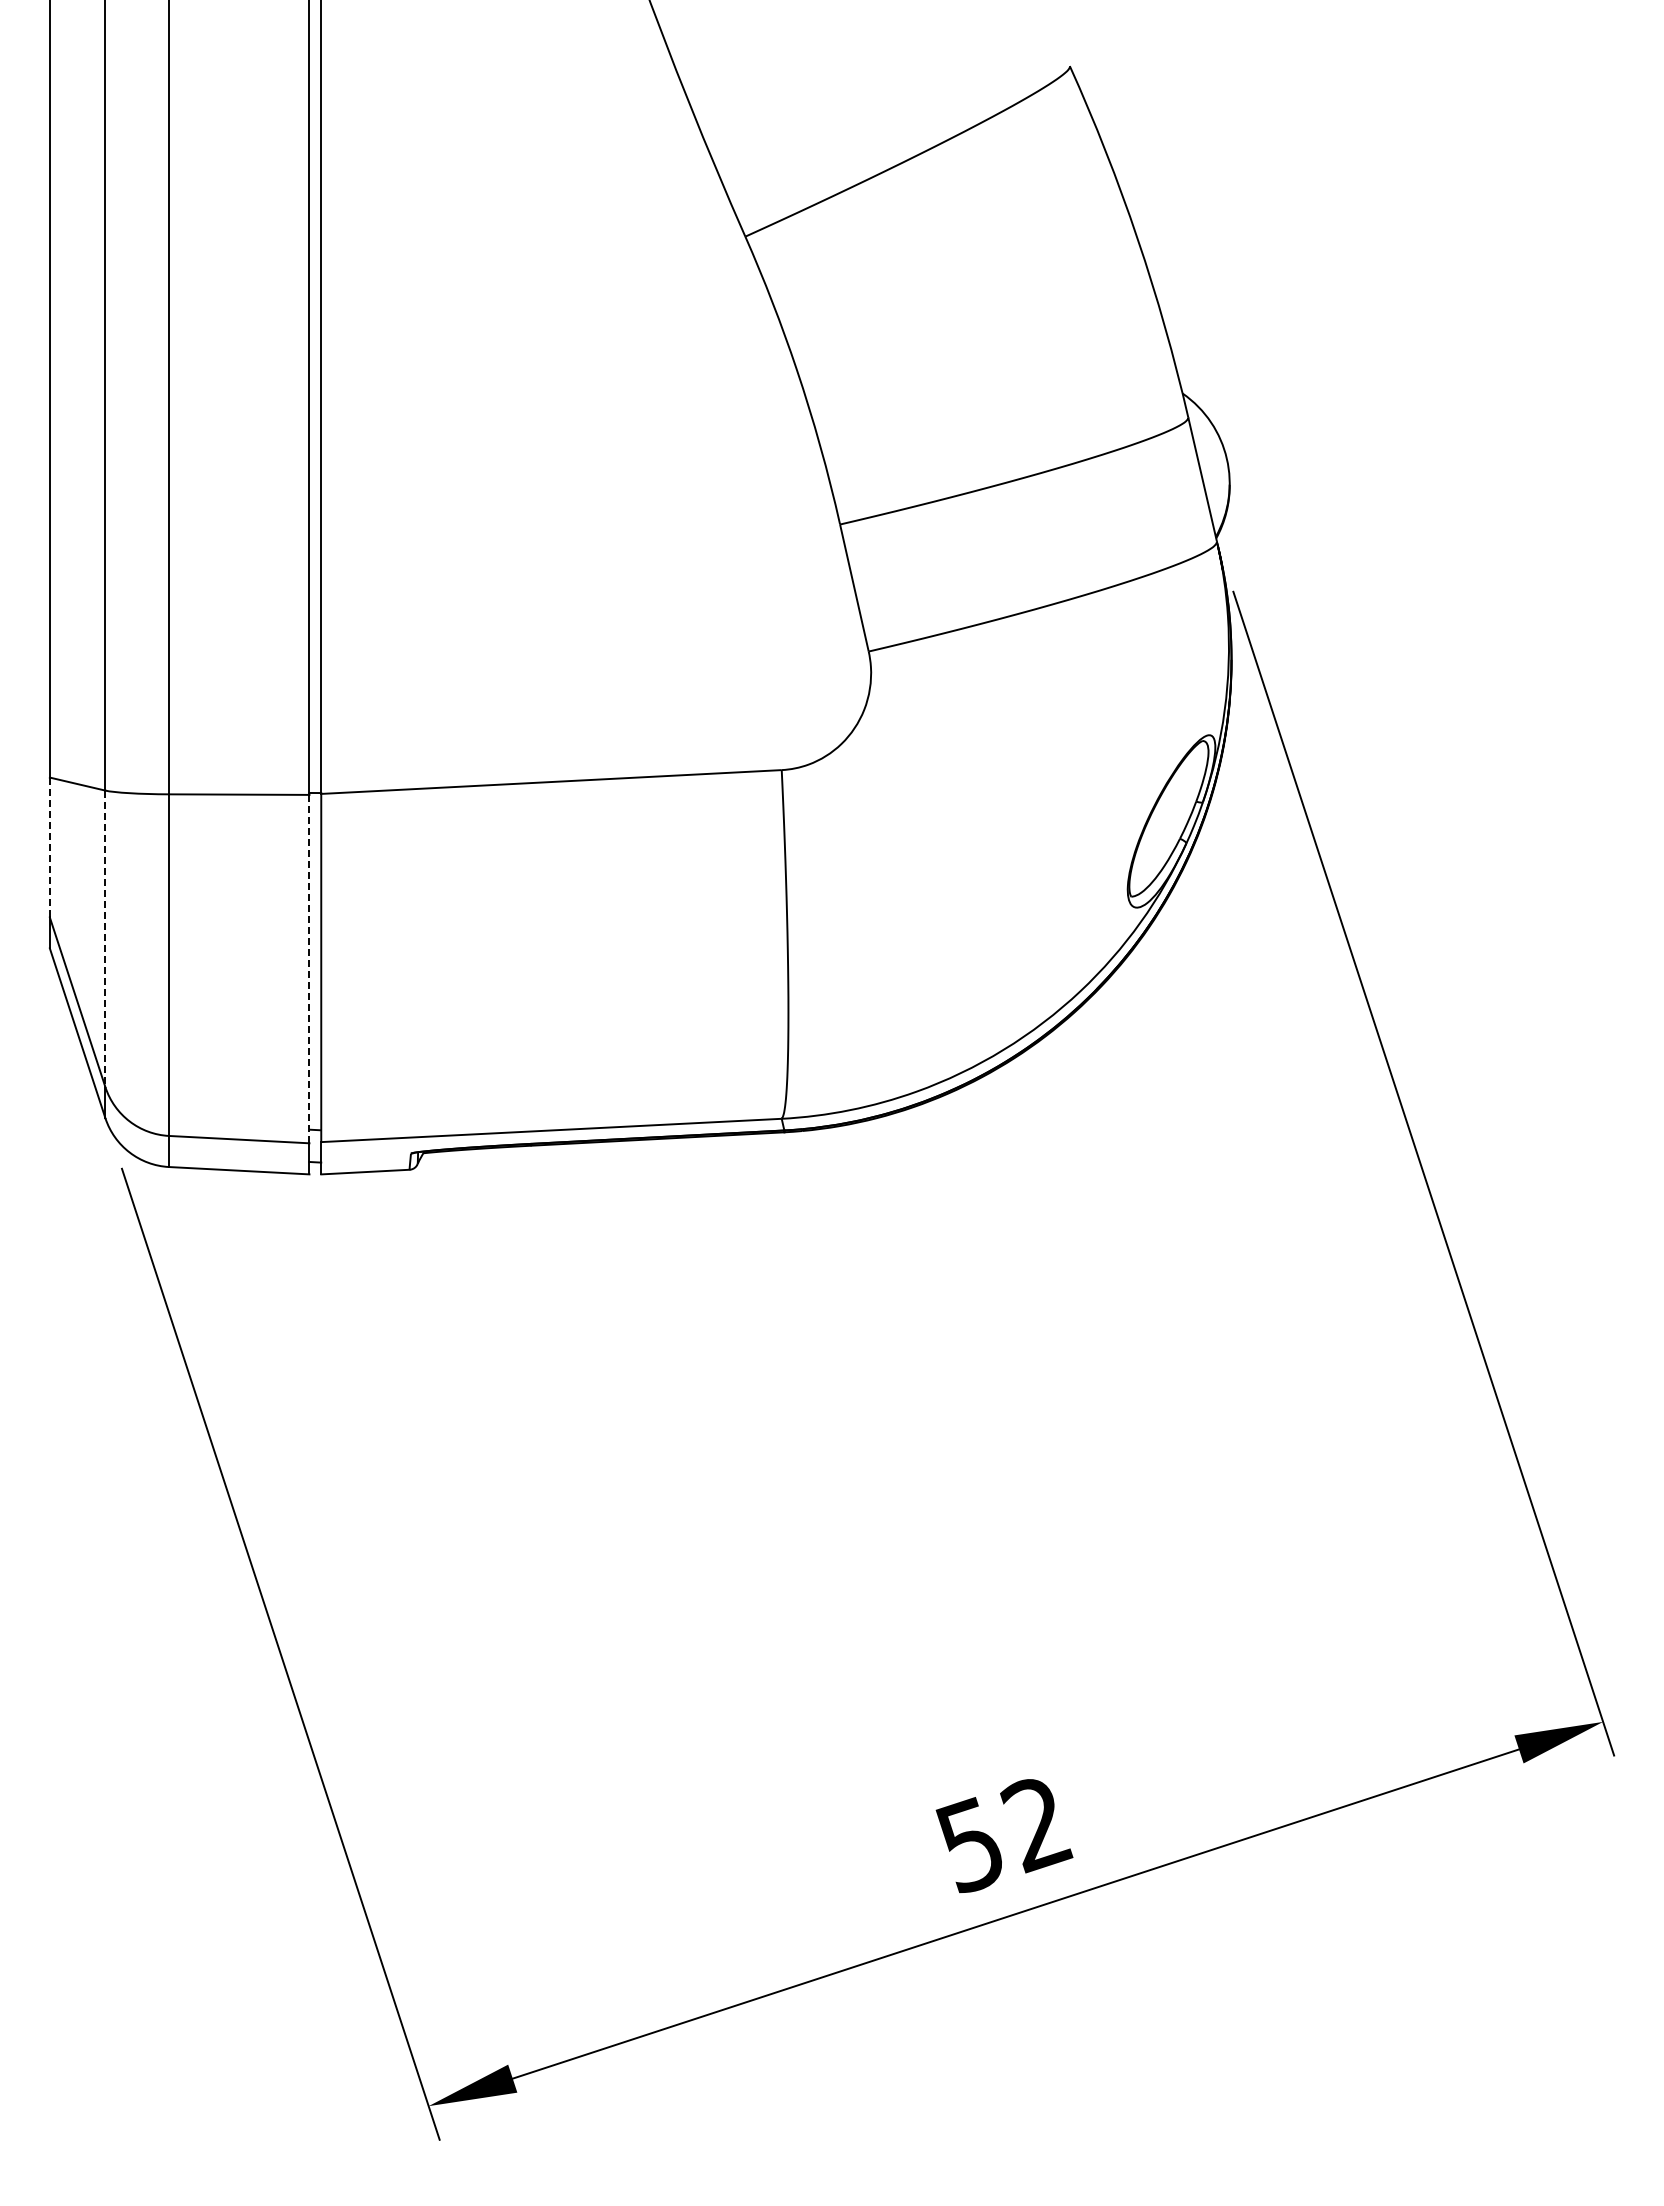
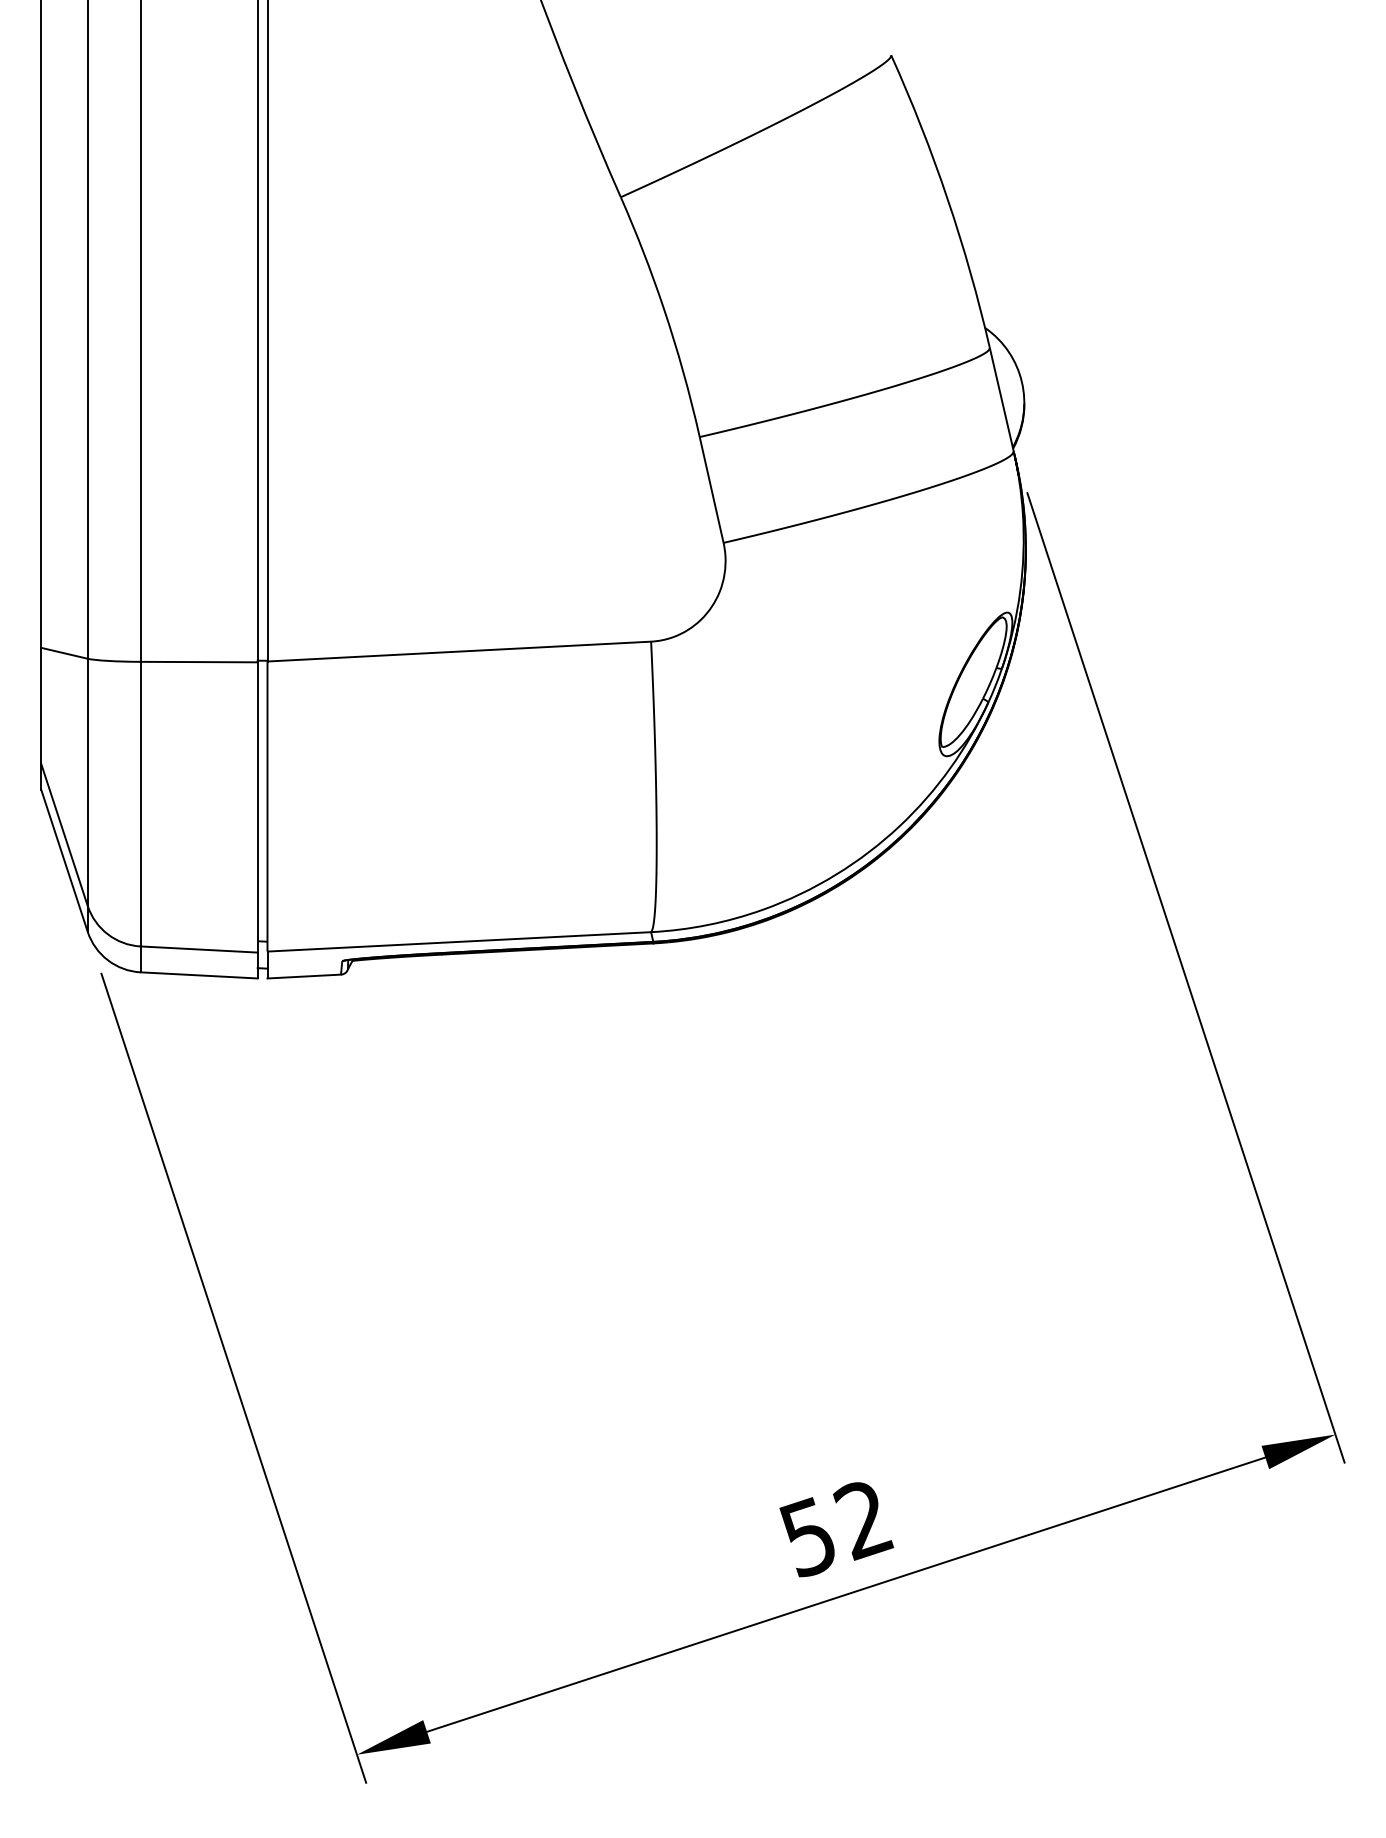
line: (49, 847) -> (41, 706), dashed -> solid
line: (105, 939) -> (87, 782), dashed -> solid
line: (309, 969) -> (257, 807), dashed -> solid

